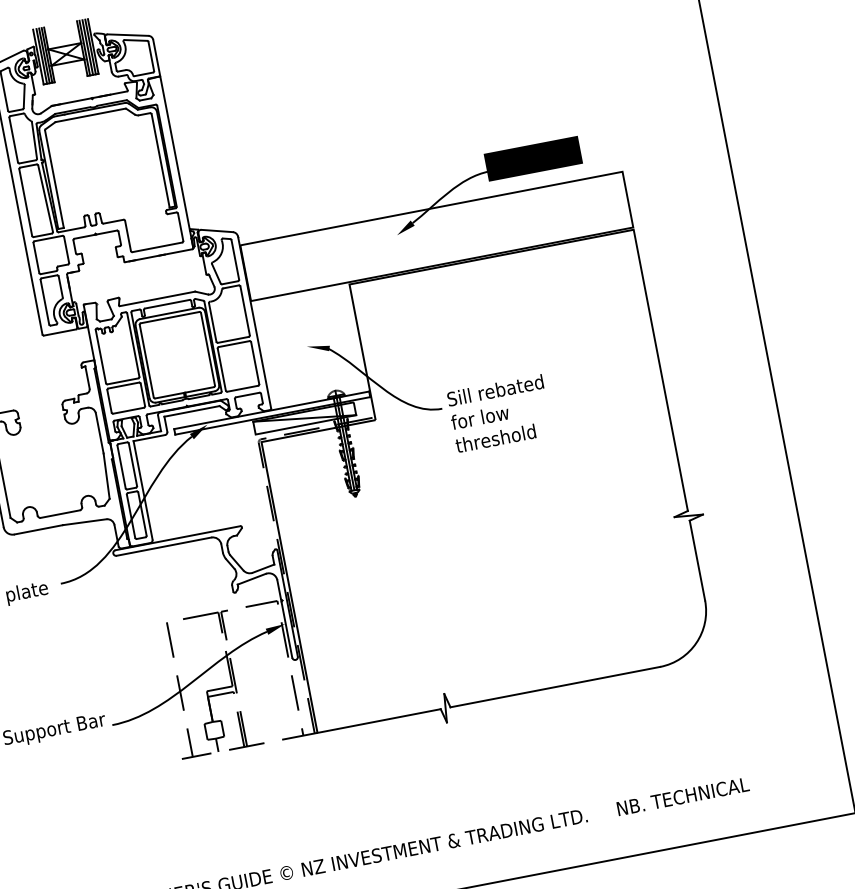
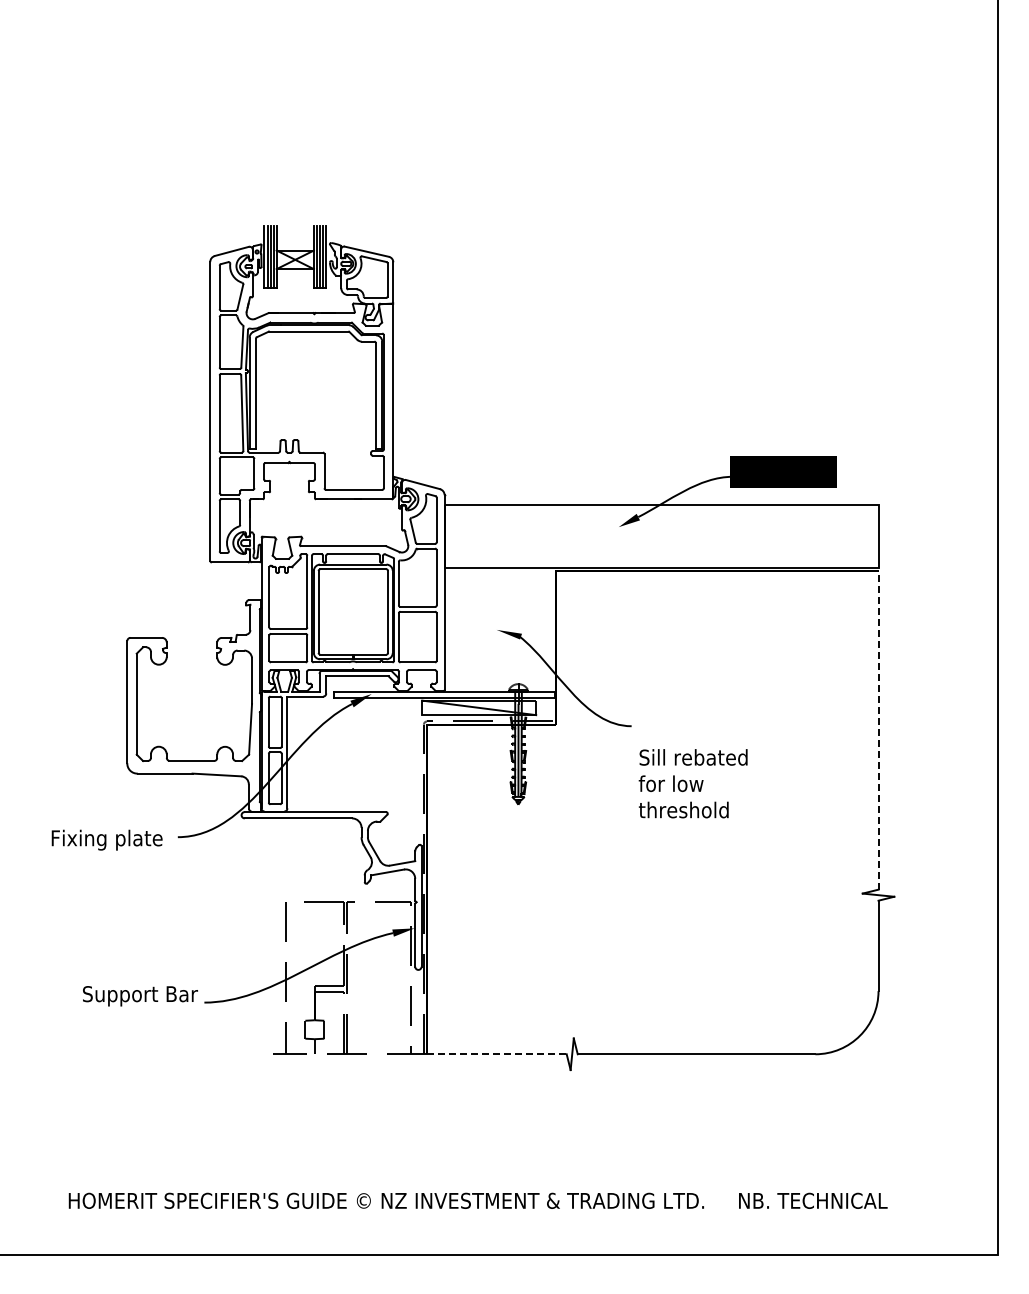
line: (660, 369) -> (878, 729), solid -> dashed
text: (498, 413) -> (692, 783), moved
line: (378, 721) -> (496, 1054), solid -> dashed

